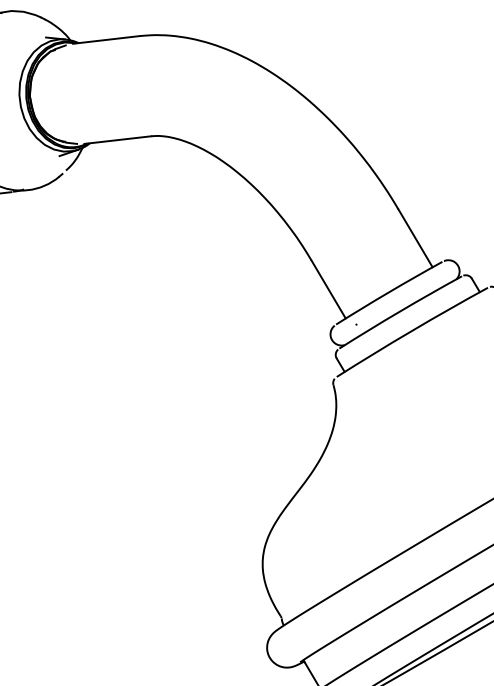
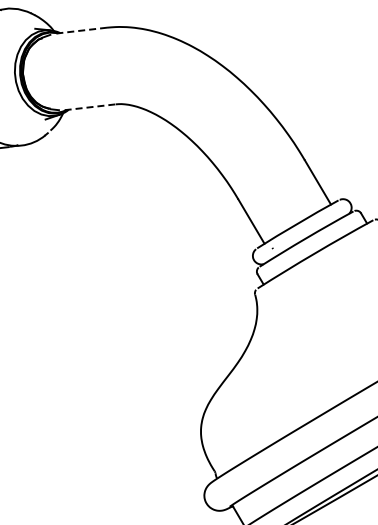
line: (106, 39) -> (81, 30), solid -> dashed
line: (118, 140) -> (90, 107), solid -> dashed

